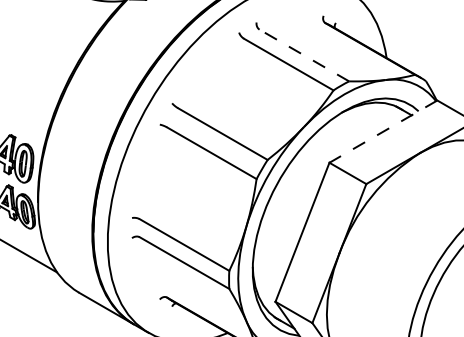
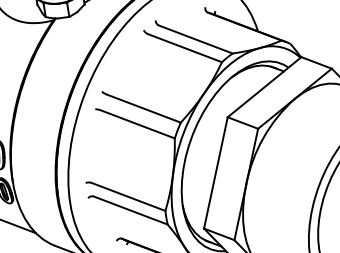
line: (304, 55) -> (195, 39), dashed -> solid
line: (382, 131) -> (263, 87), dashed -> solid

